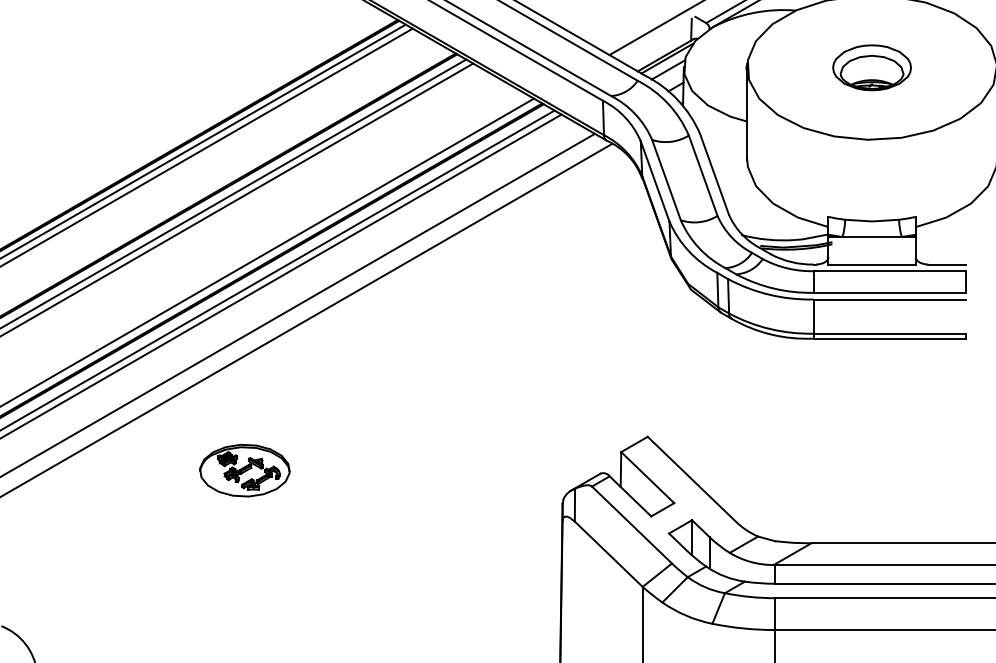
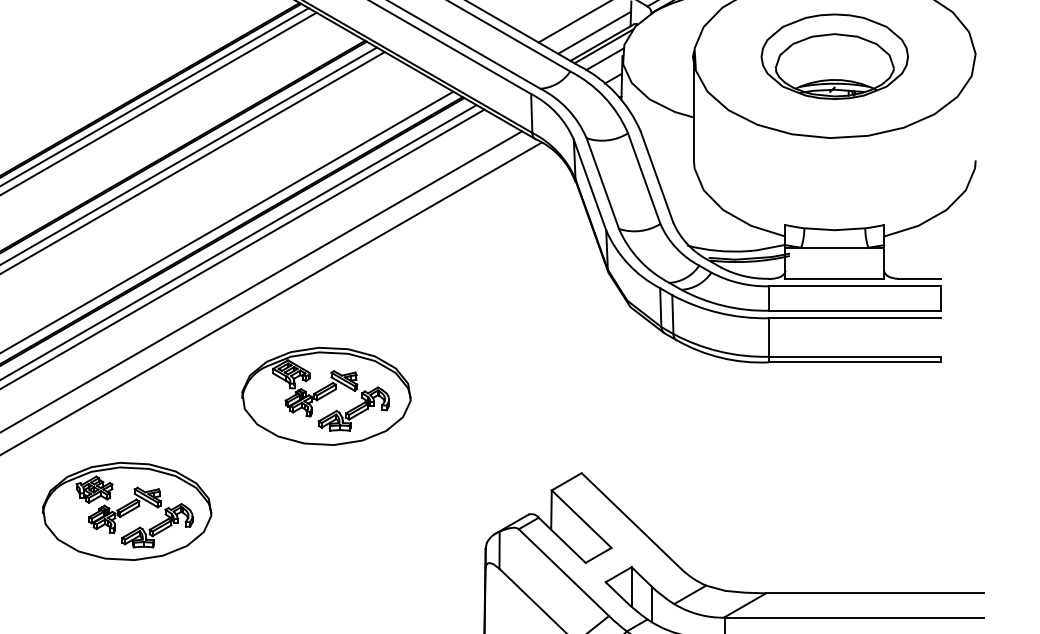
line: (658, 46) -> (593, 32), added
part: (871, 67) -> (834, 56), size x1.67
part: (421, 368) -> (326, 396), added
part: (244, 470) -> (126, 511), size x1.67

